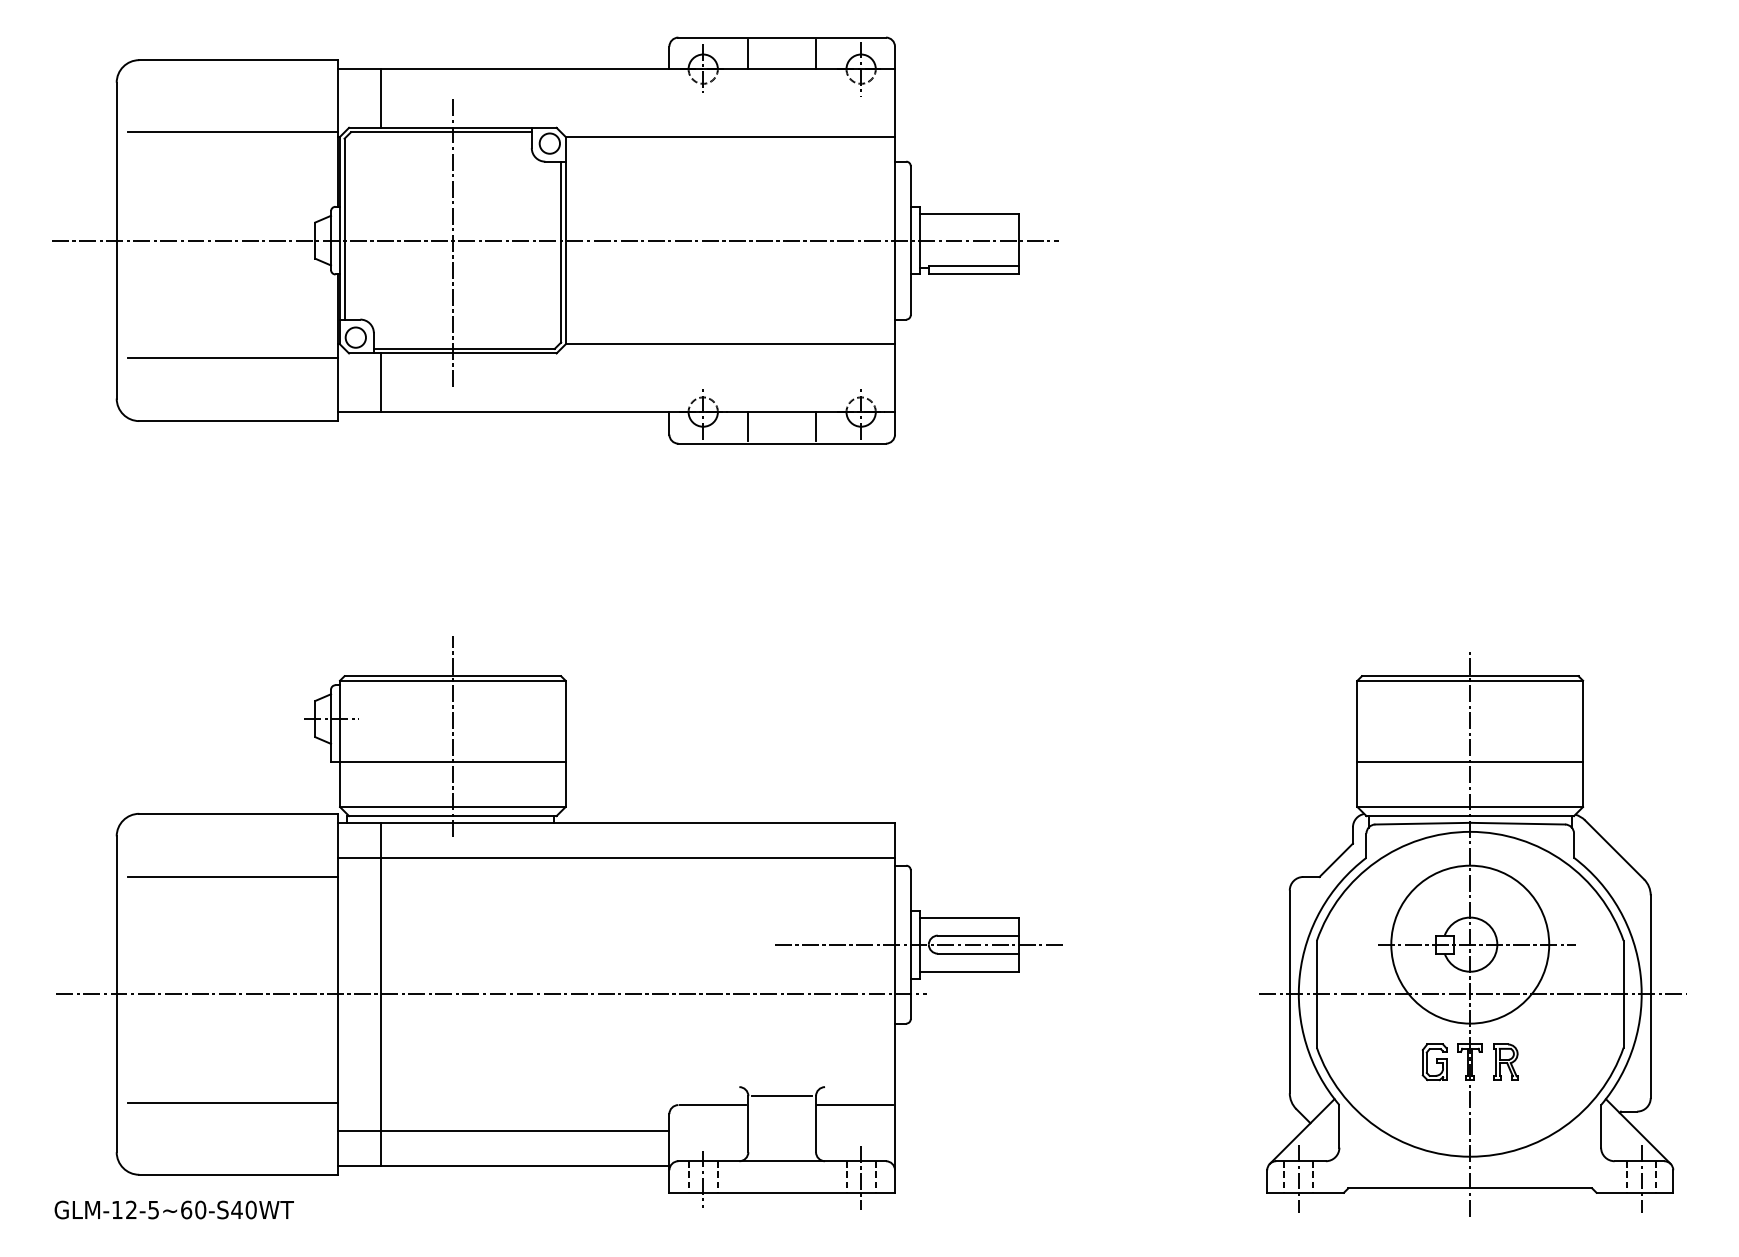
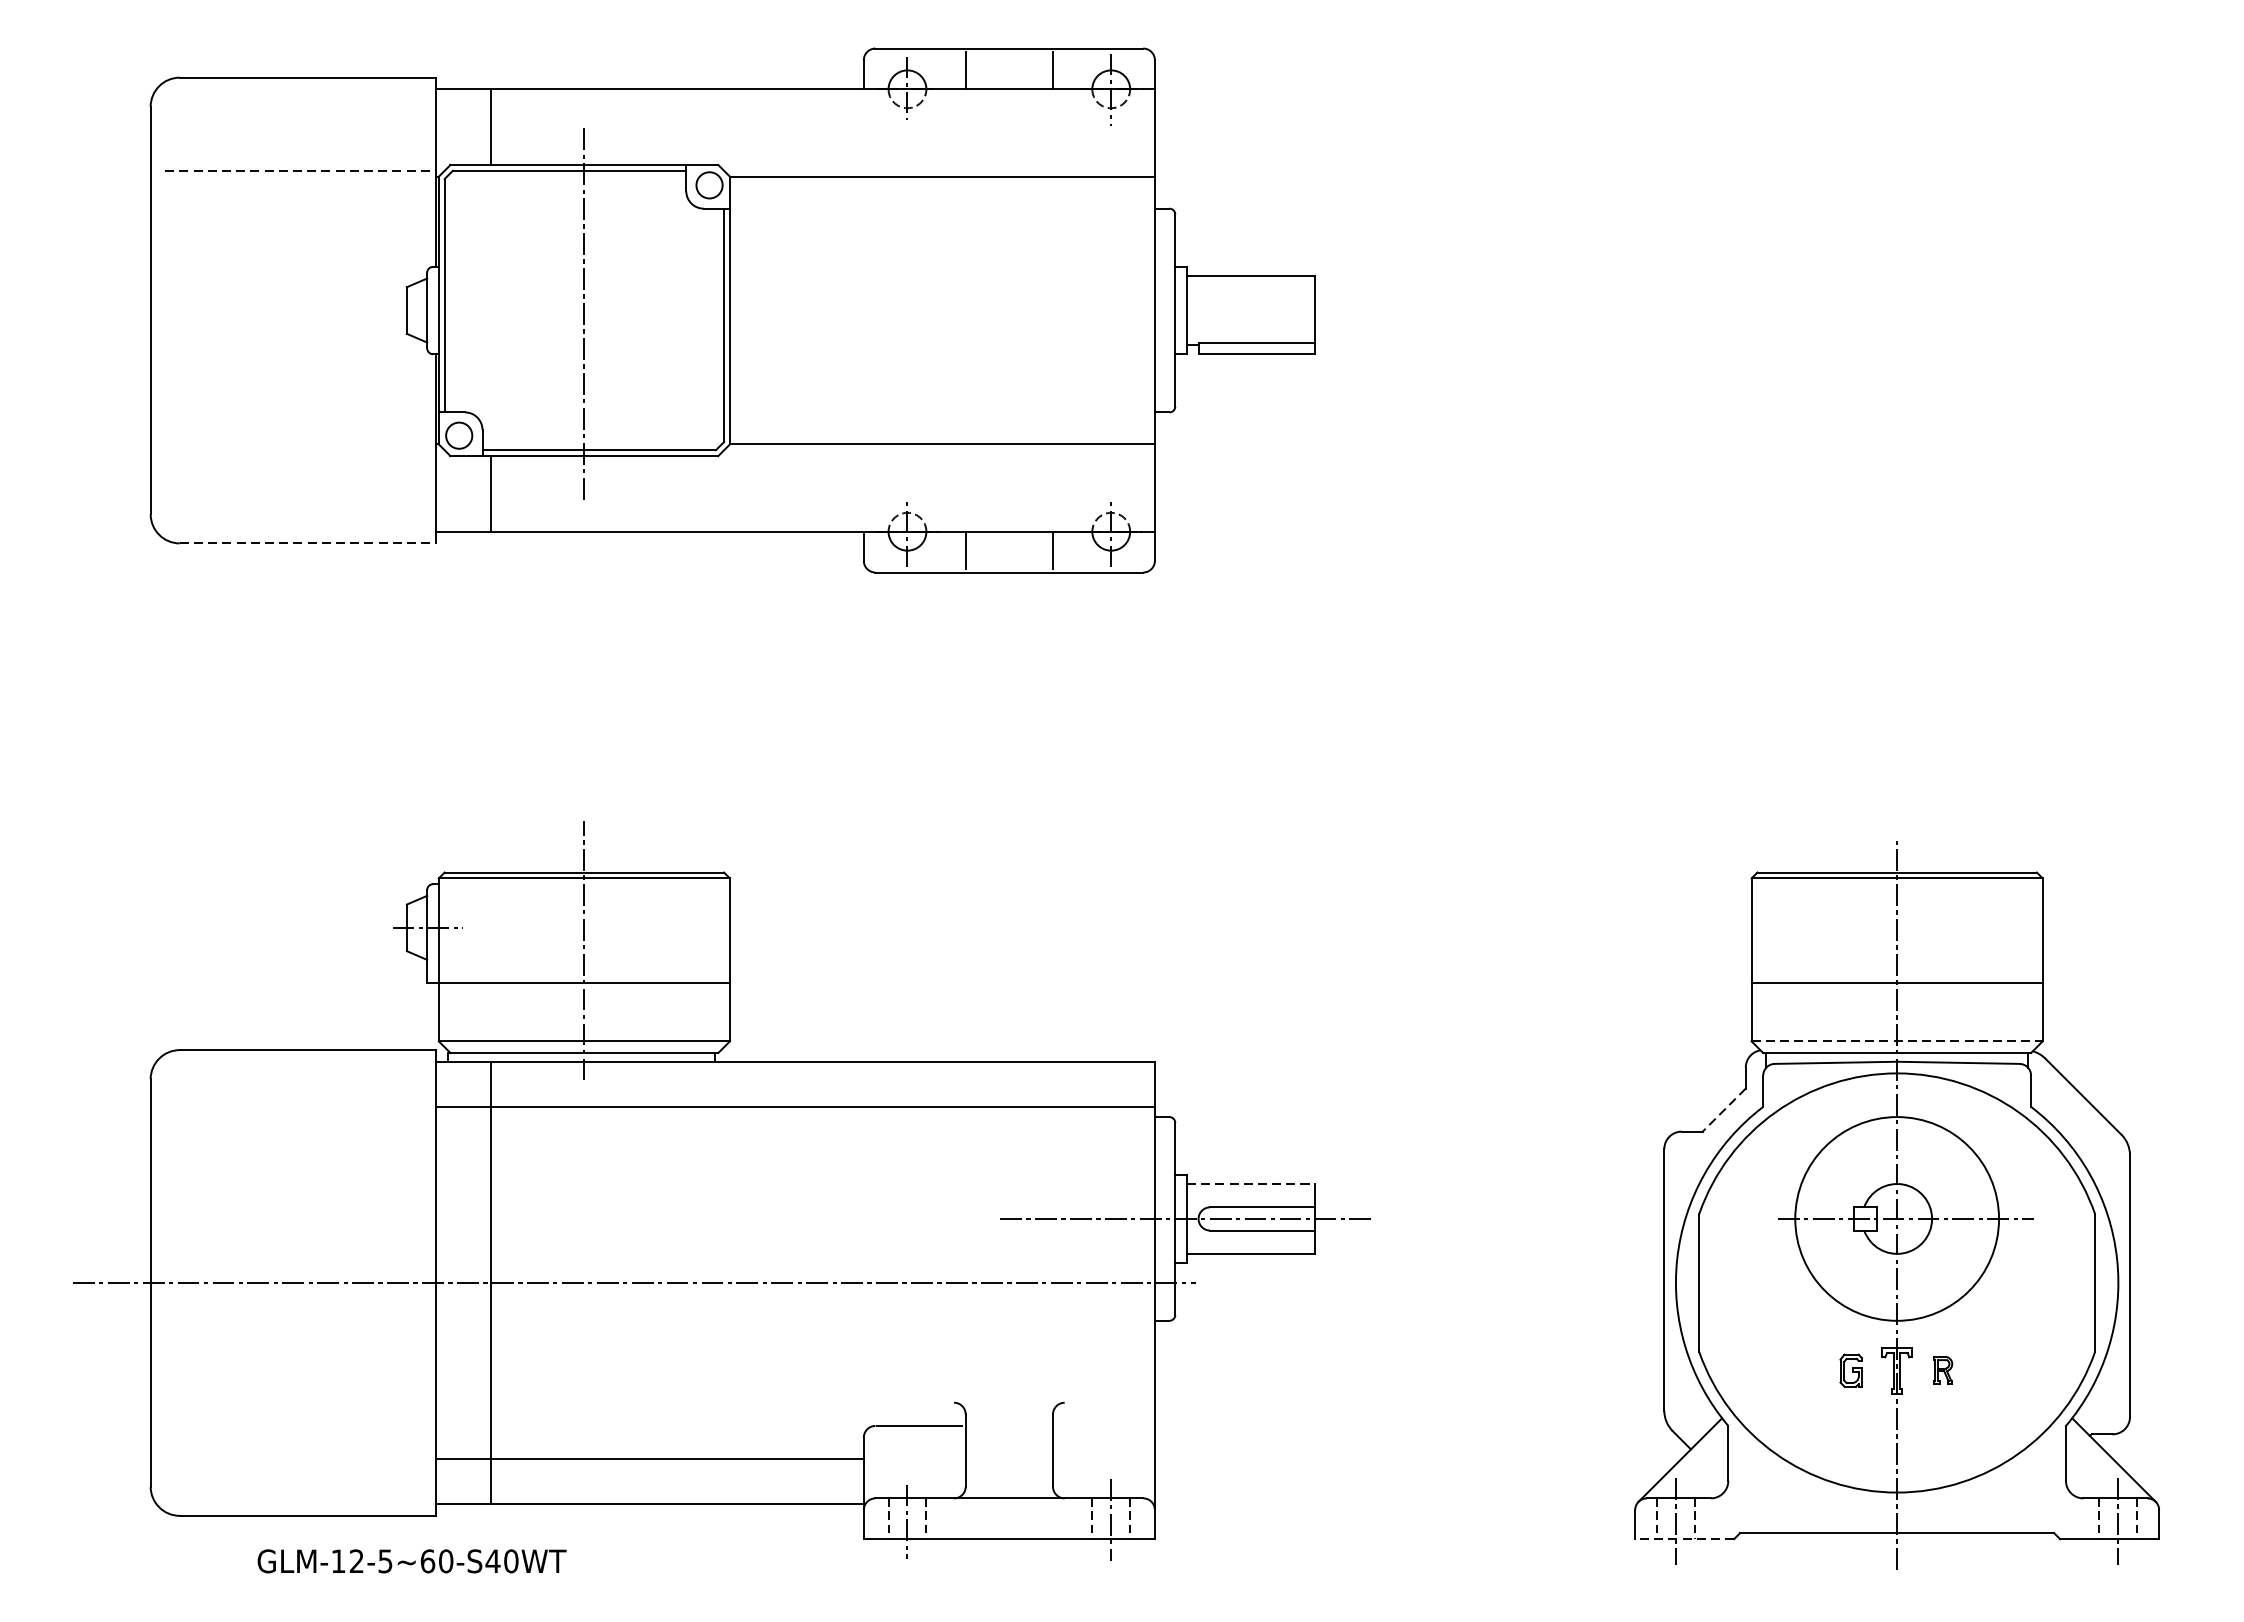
line: (232, 132) -> (300, 171), solid -> dashed
line: (555, 240) -> (716, 310), removed
line: (232, 357) -> (300, 461), removed
line: (239, 421) -> (309, 543), solid -> dashed
line: (1470, 807) -> (1897, 1041), solid -> dashed
line: (1336, 860) -> (1724, 1110), solid -> dashed
line: (232, 876) -> (300, 1130), removed
line: (969, 917) -> (1251, 1183), solid -> dashed
line: (1472, 994) -> (1900, 1283), removed
part: (1505, 1061) -> (1942, 1369), size x0.6
part: (1434, 1062) -> (1851, 1370), size x0.7
line: (782, 1096) -> (1009, 1414), removed
line: (232, 1102) -> (300, 1422), removed
line: (855, 1105) -> (1103, 1426), removed
line: (1305, 1192) -> (1684, 1538), solid -> dashed
text: (173, 1209) -> (411, 1560), moved

